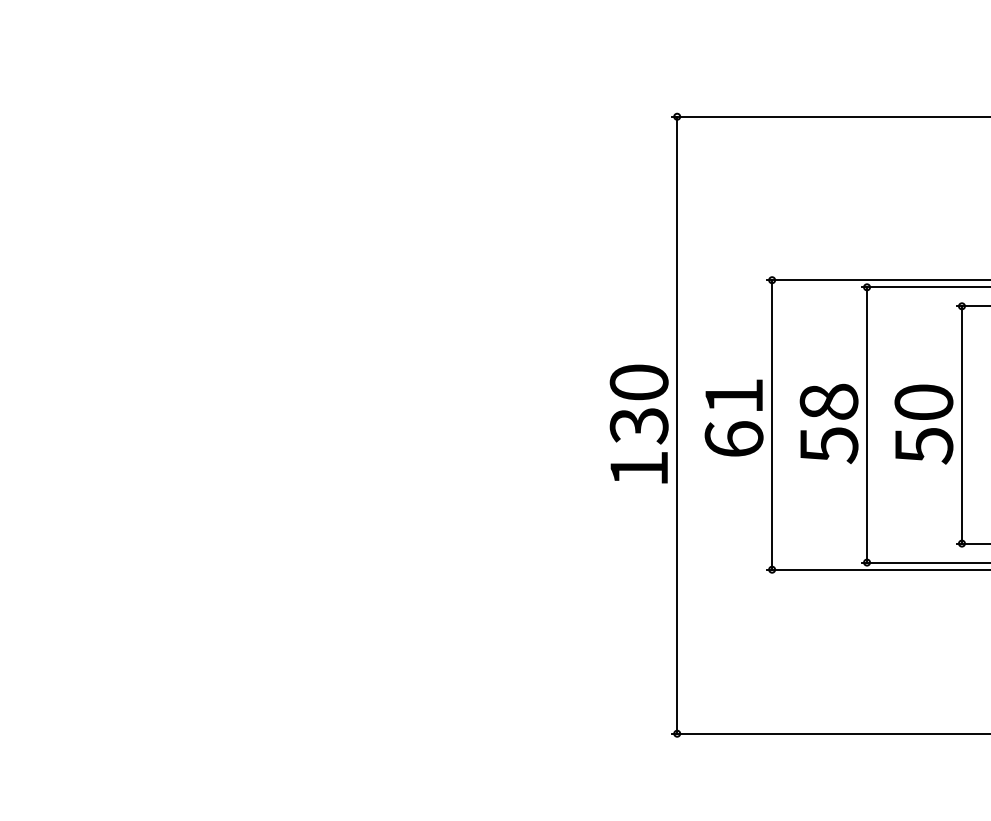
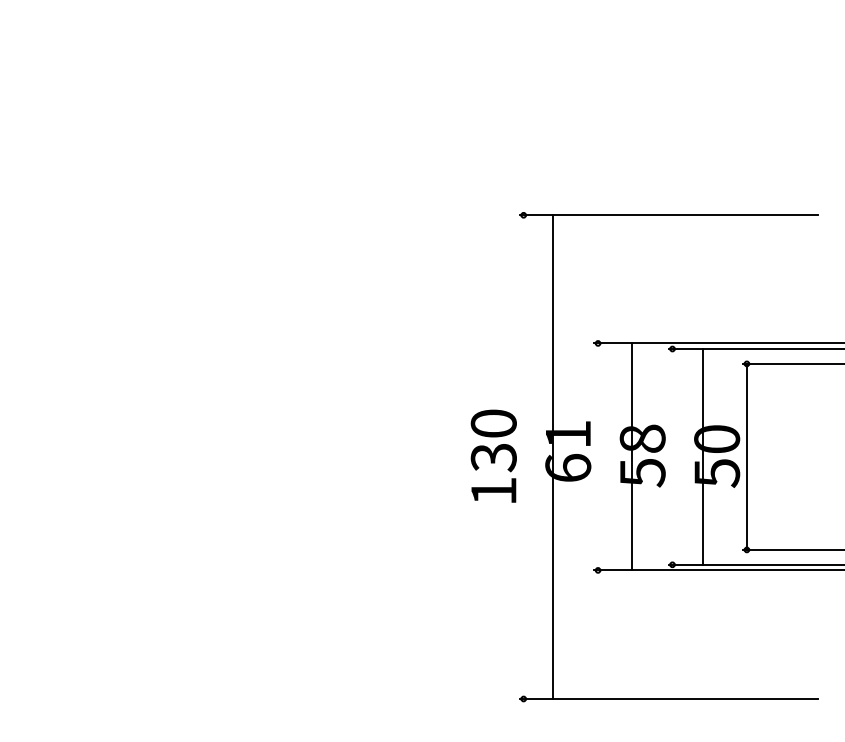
line: (677, 424) -> (552, 456), moved
line: (772, 424) -> (632, 456), moved
line: (867, 424) -> (703, 456), moved

